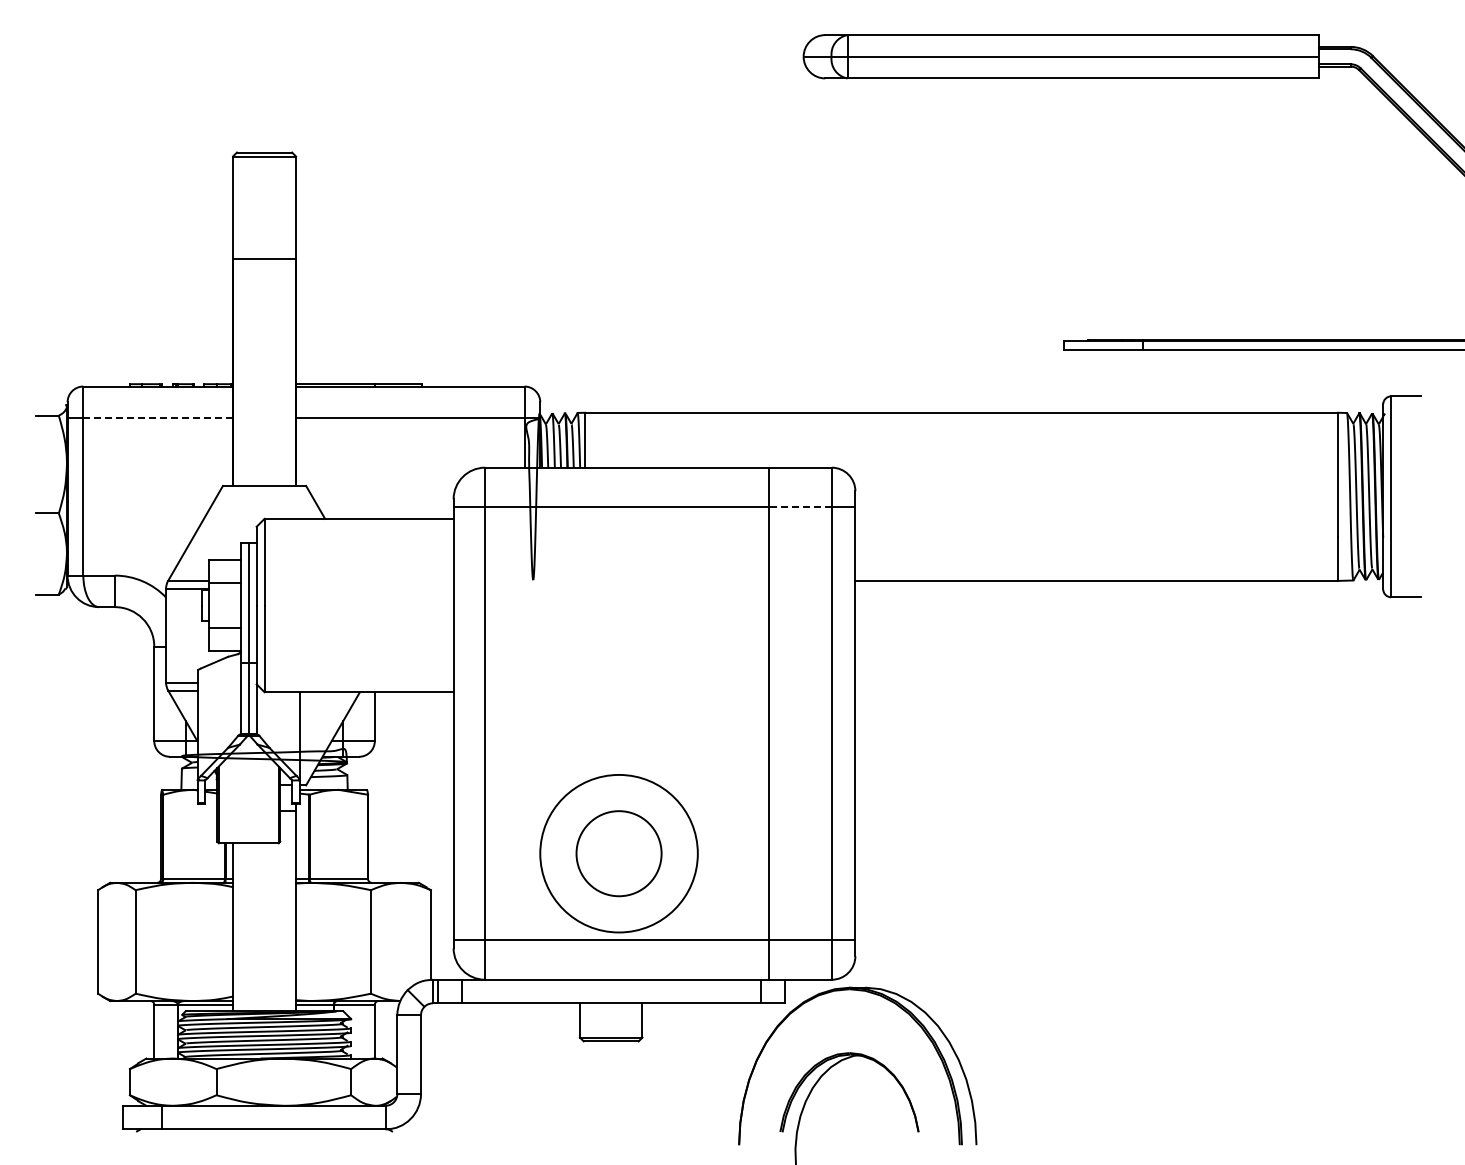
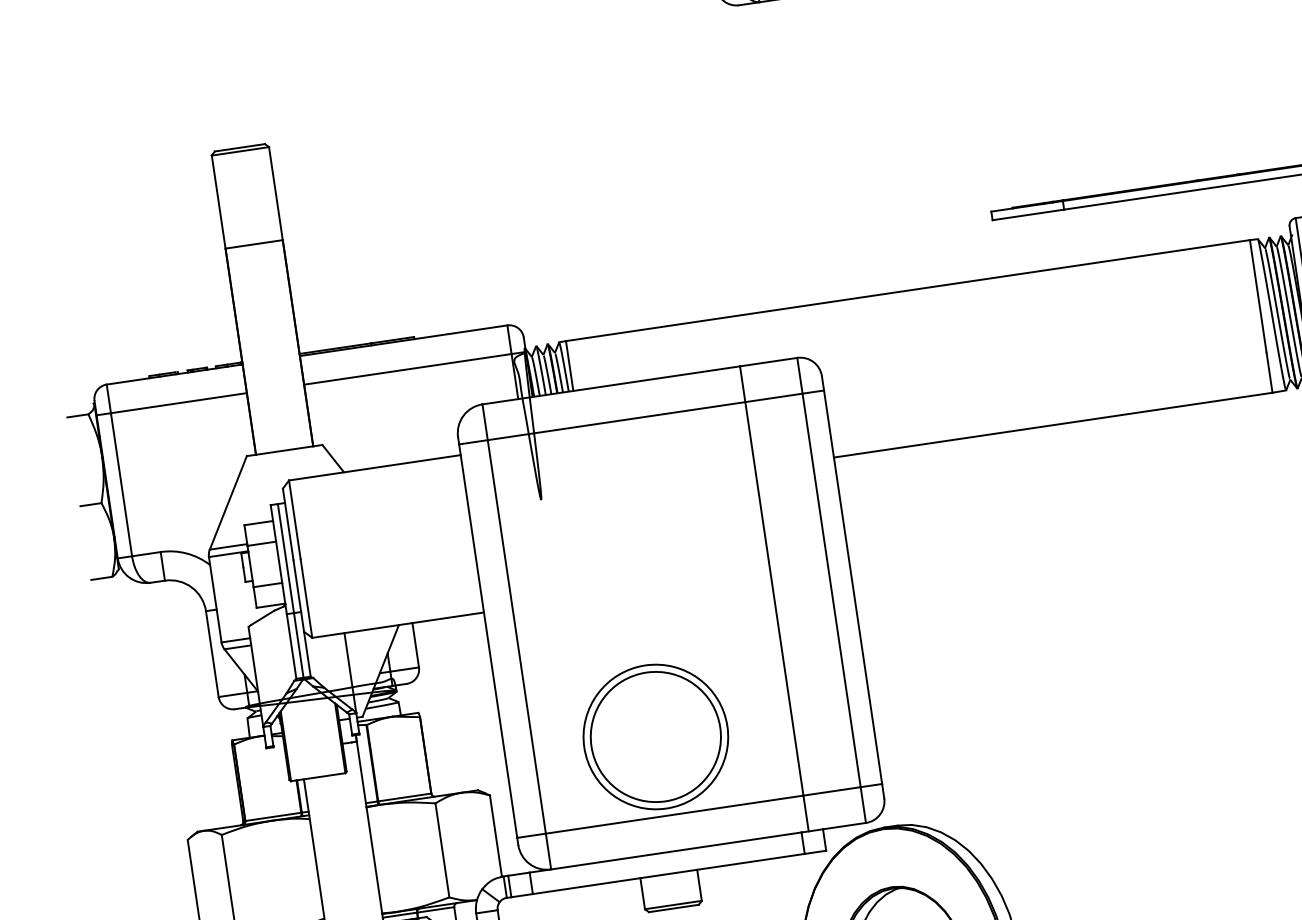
line: (158, 418) -> (179, 403), dashed -> solid
line: (800, 507) -> (774, 398), dashed -> solid
circle: (618, 853) -> (655, 736), size x1.67

